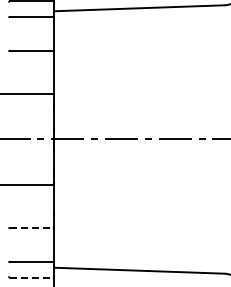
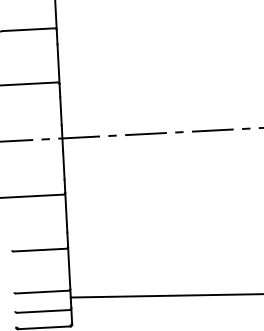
line: (32, 228) -> (41, 250), dashed -> solid
line: (32, 277) -> (44, 311), dashed -> solid

